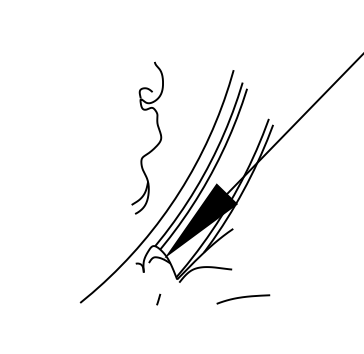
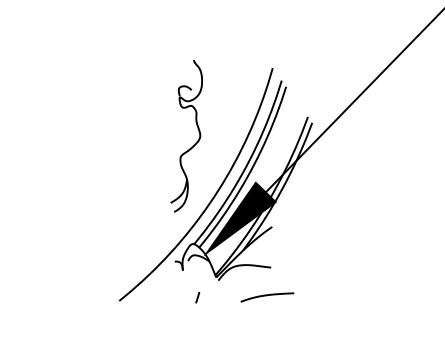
curve: (243, 298) -> (267, 296), moved

